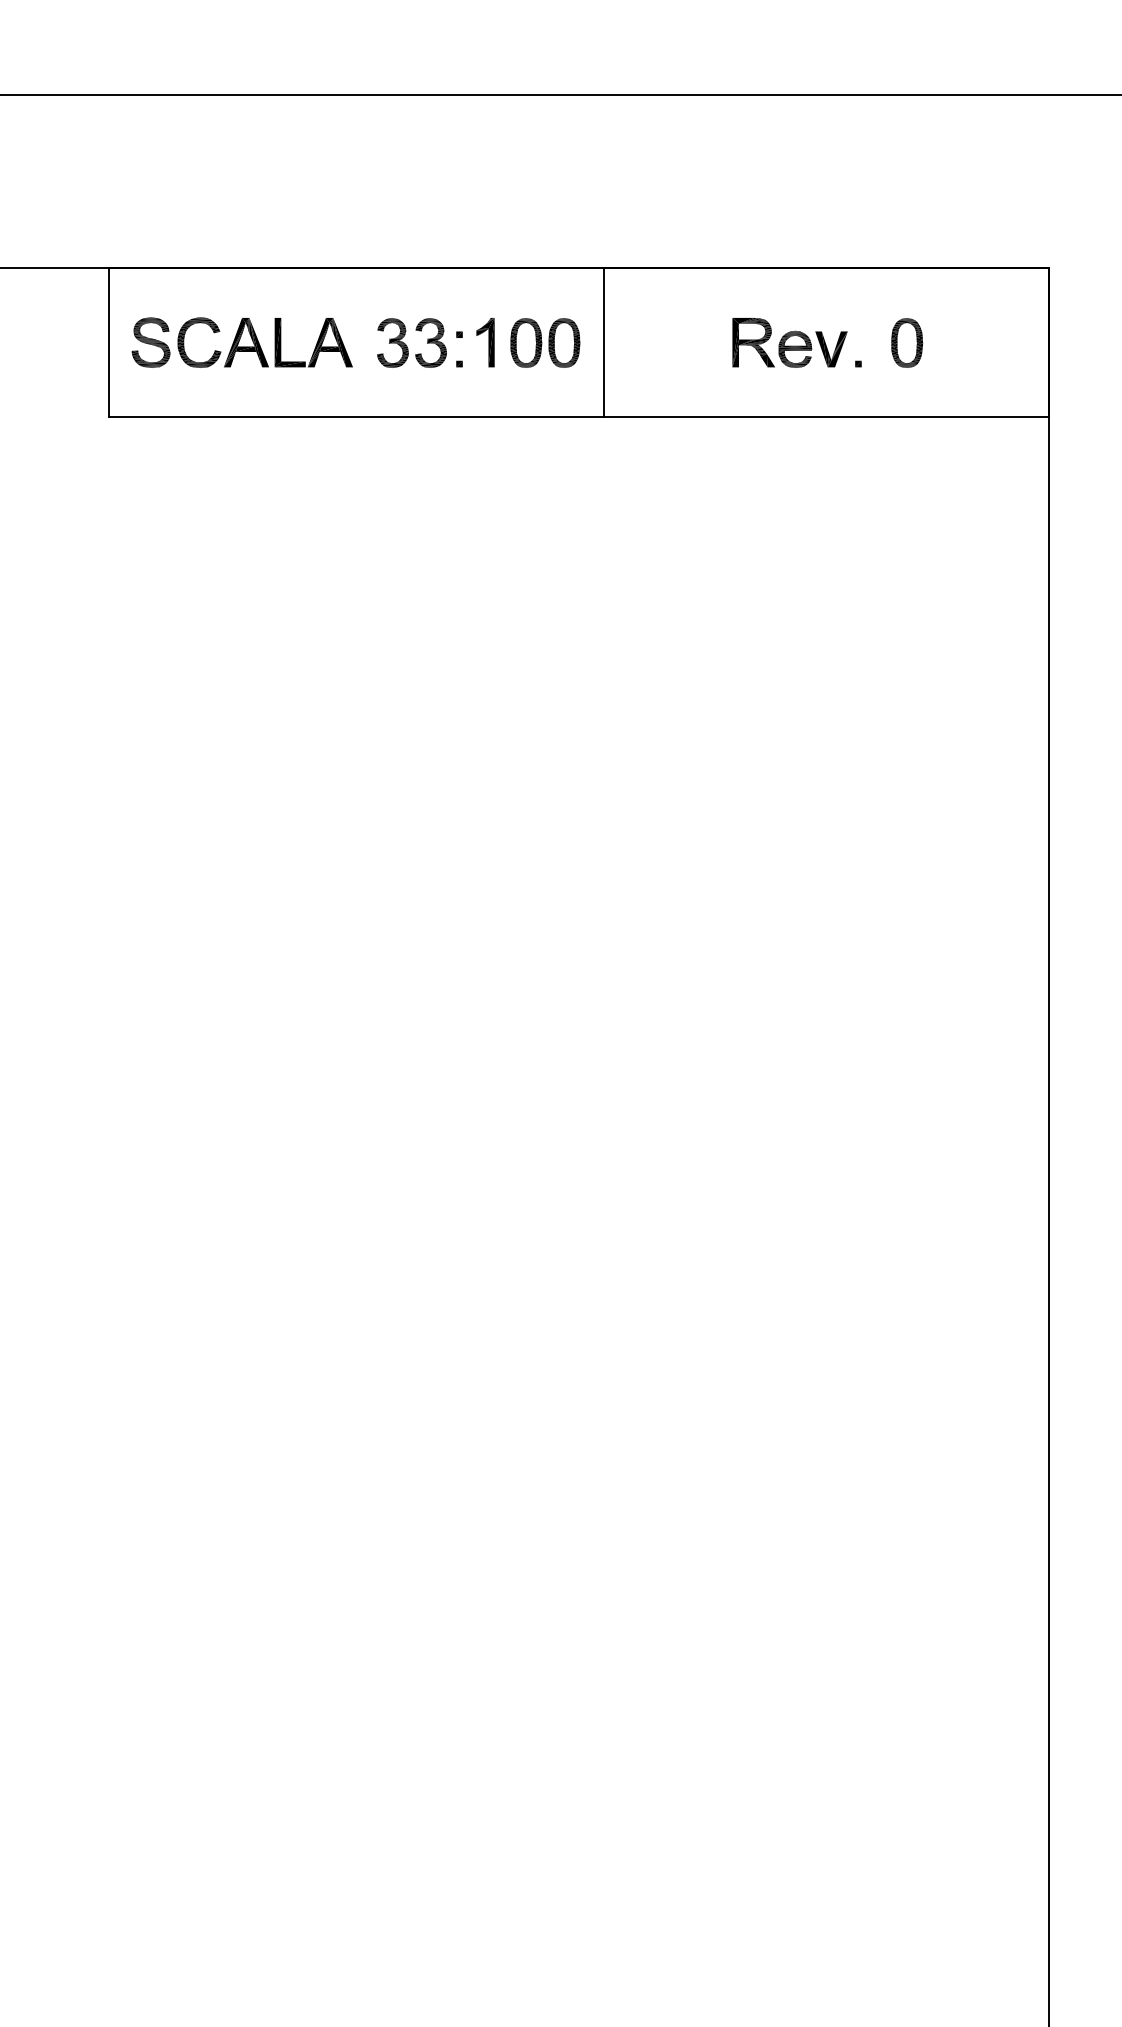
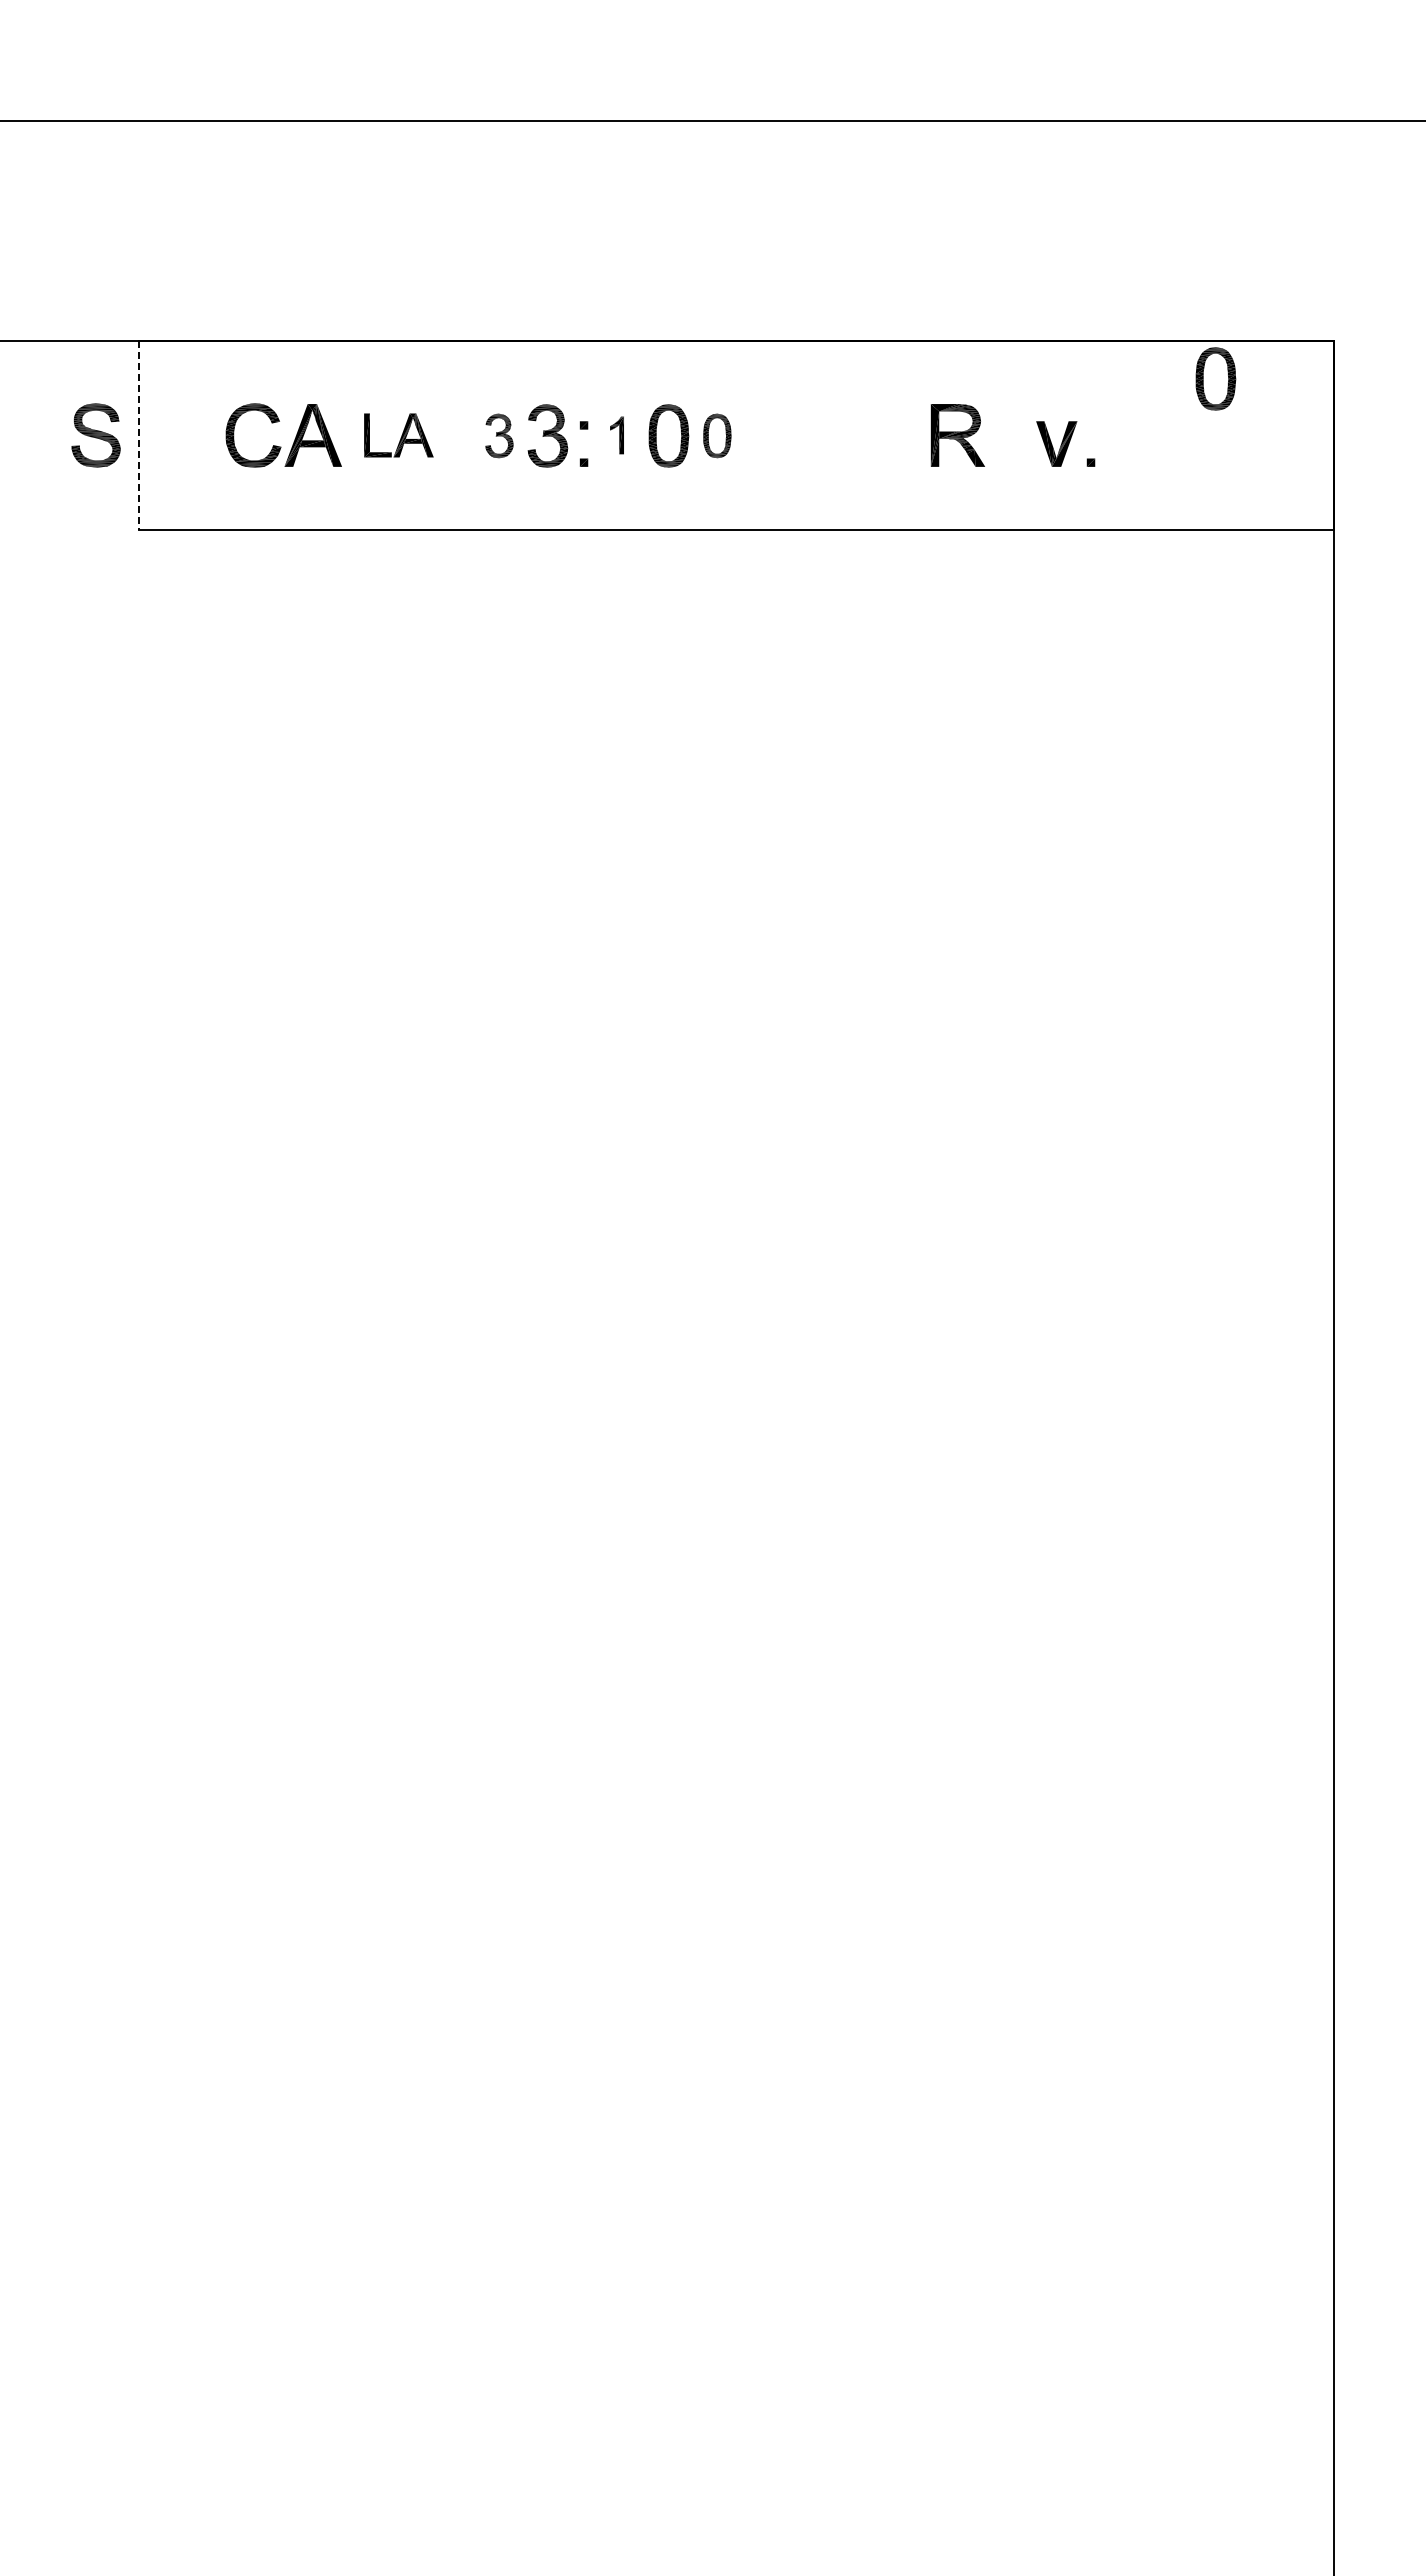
line: (109, 342) -> (139, 435), solid -> dashed
part: (150, 342) -> (95, 435), moved
part: (313, 342) -> (398, 435), size x0.7
part: (392, 342) -> (499, 435), size x0.7
part: (485, 342) -> (616, 435), size x0.6
part: (564, 342) -> (717, 435), size x0.7
line: (603, 342) -> (767, 435), removed
part: (906, 342) -> (1215, 378), moved
part: (795, 348) -> (1010, 443), removed

